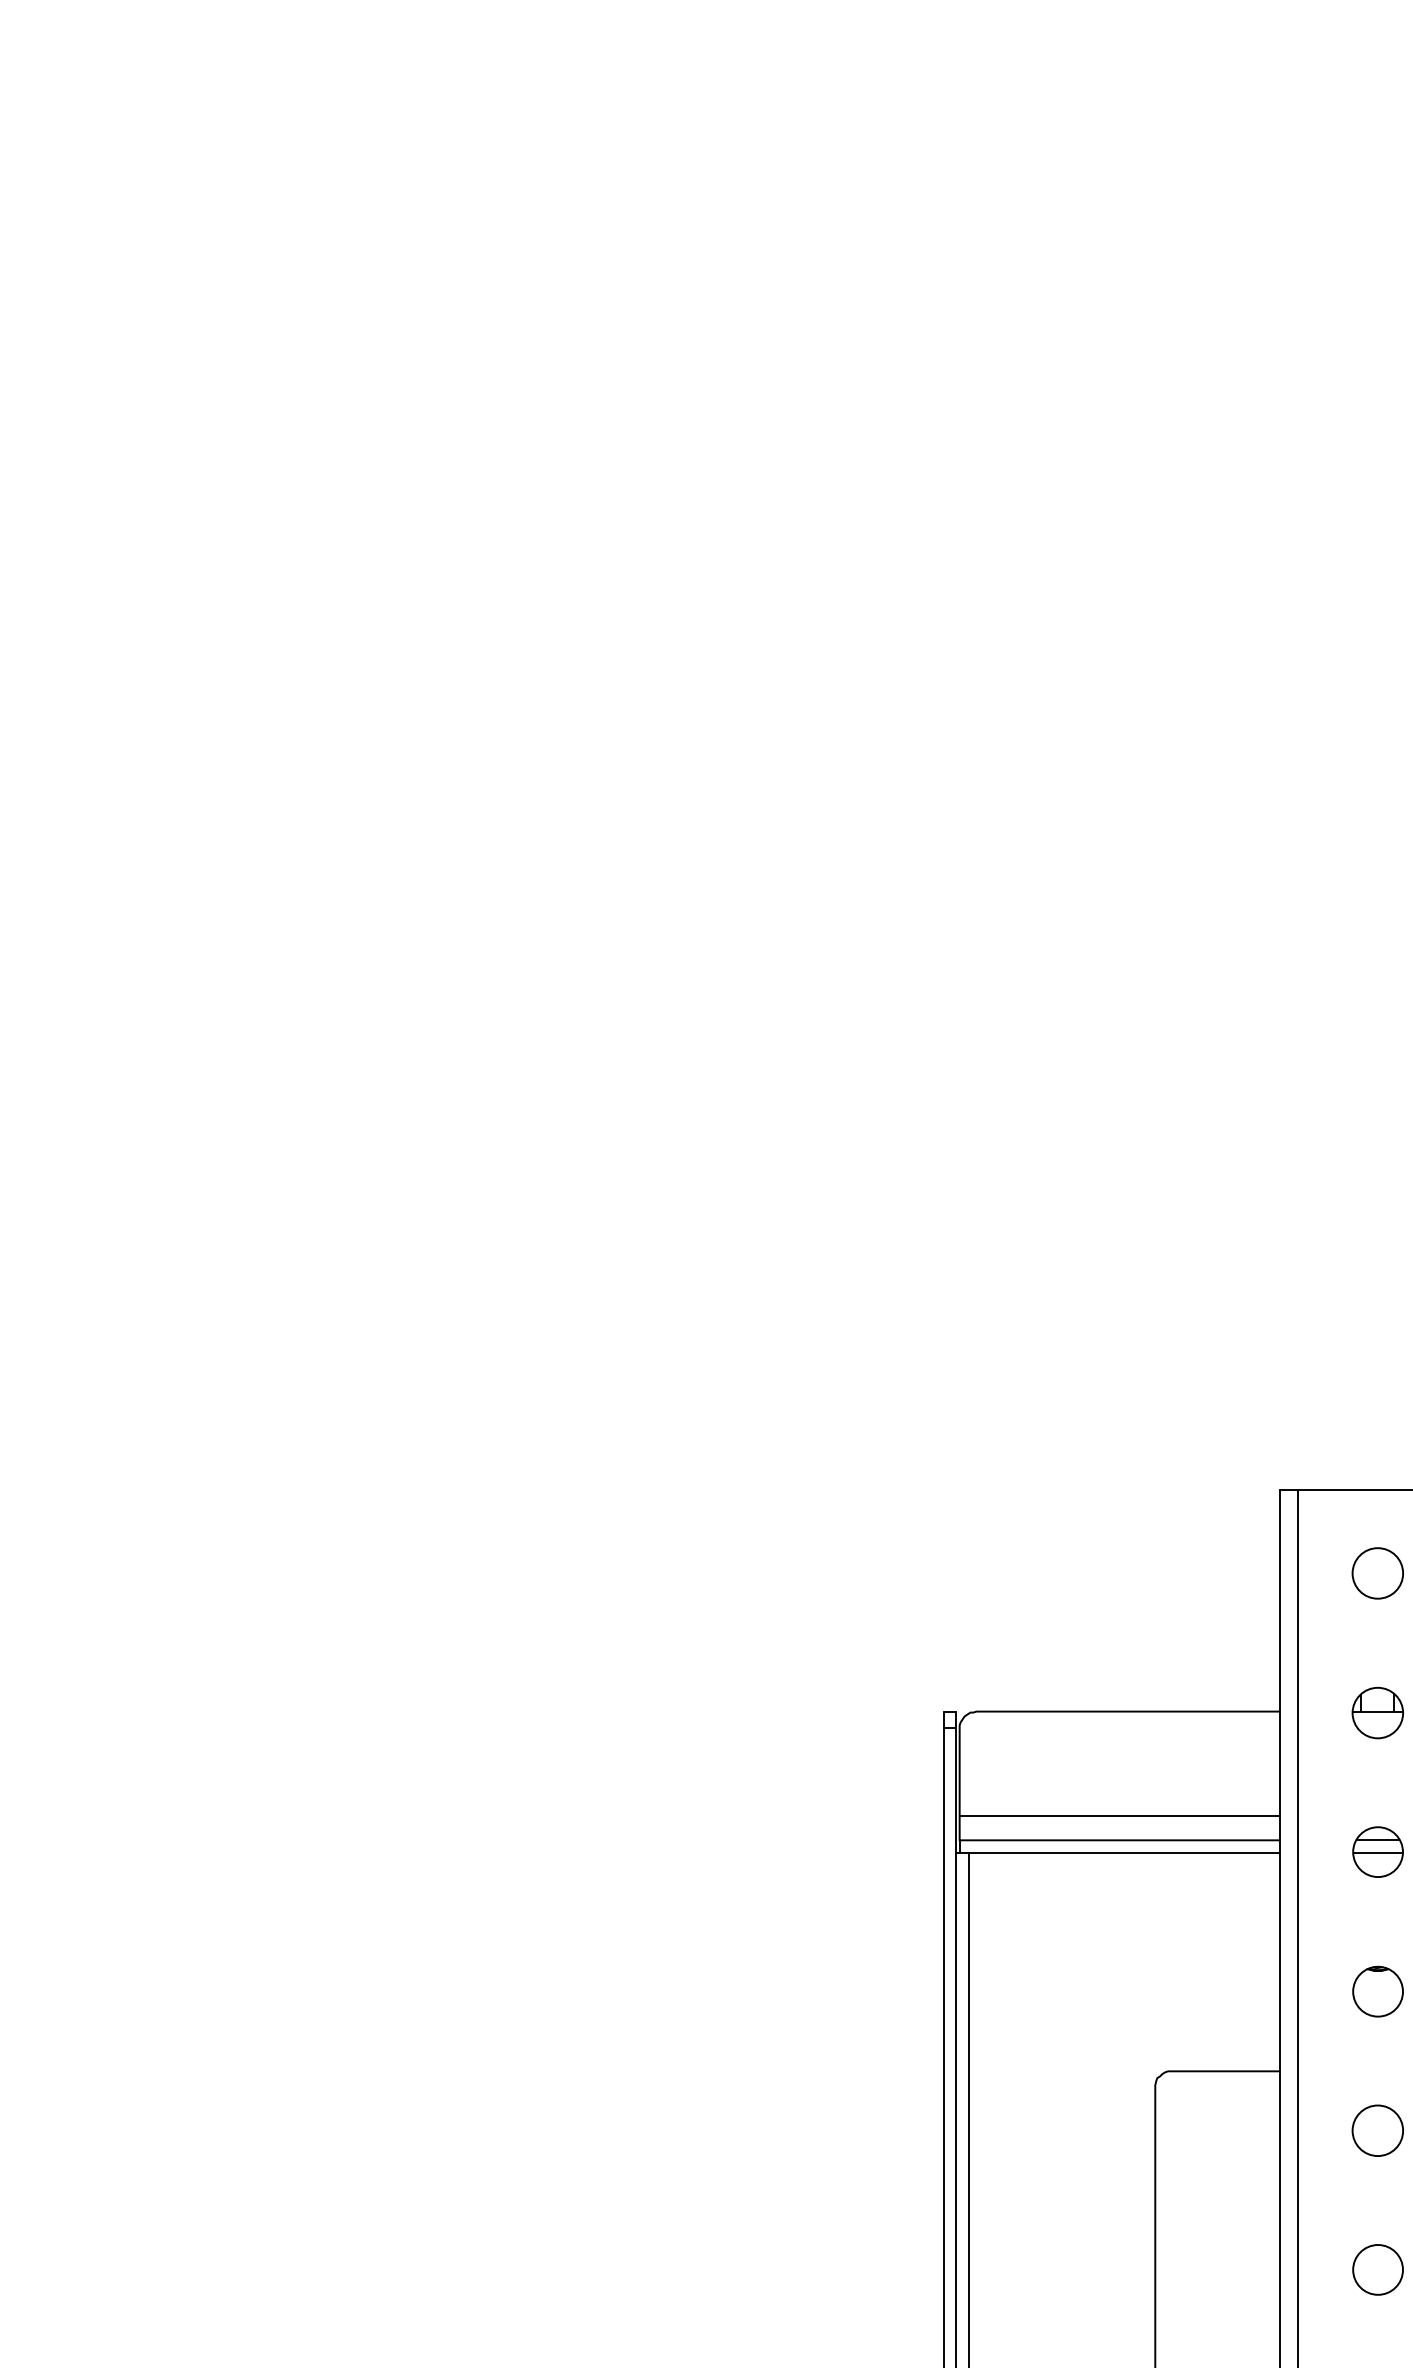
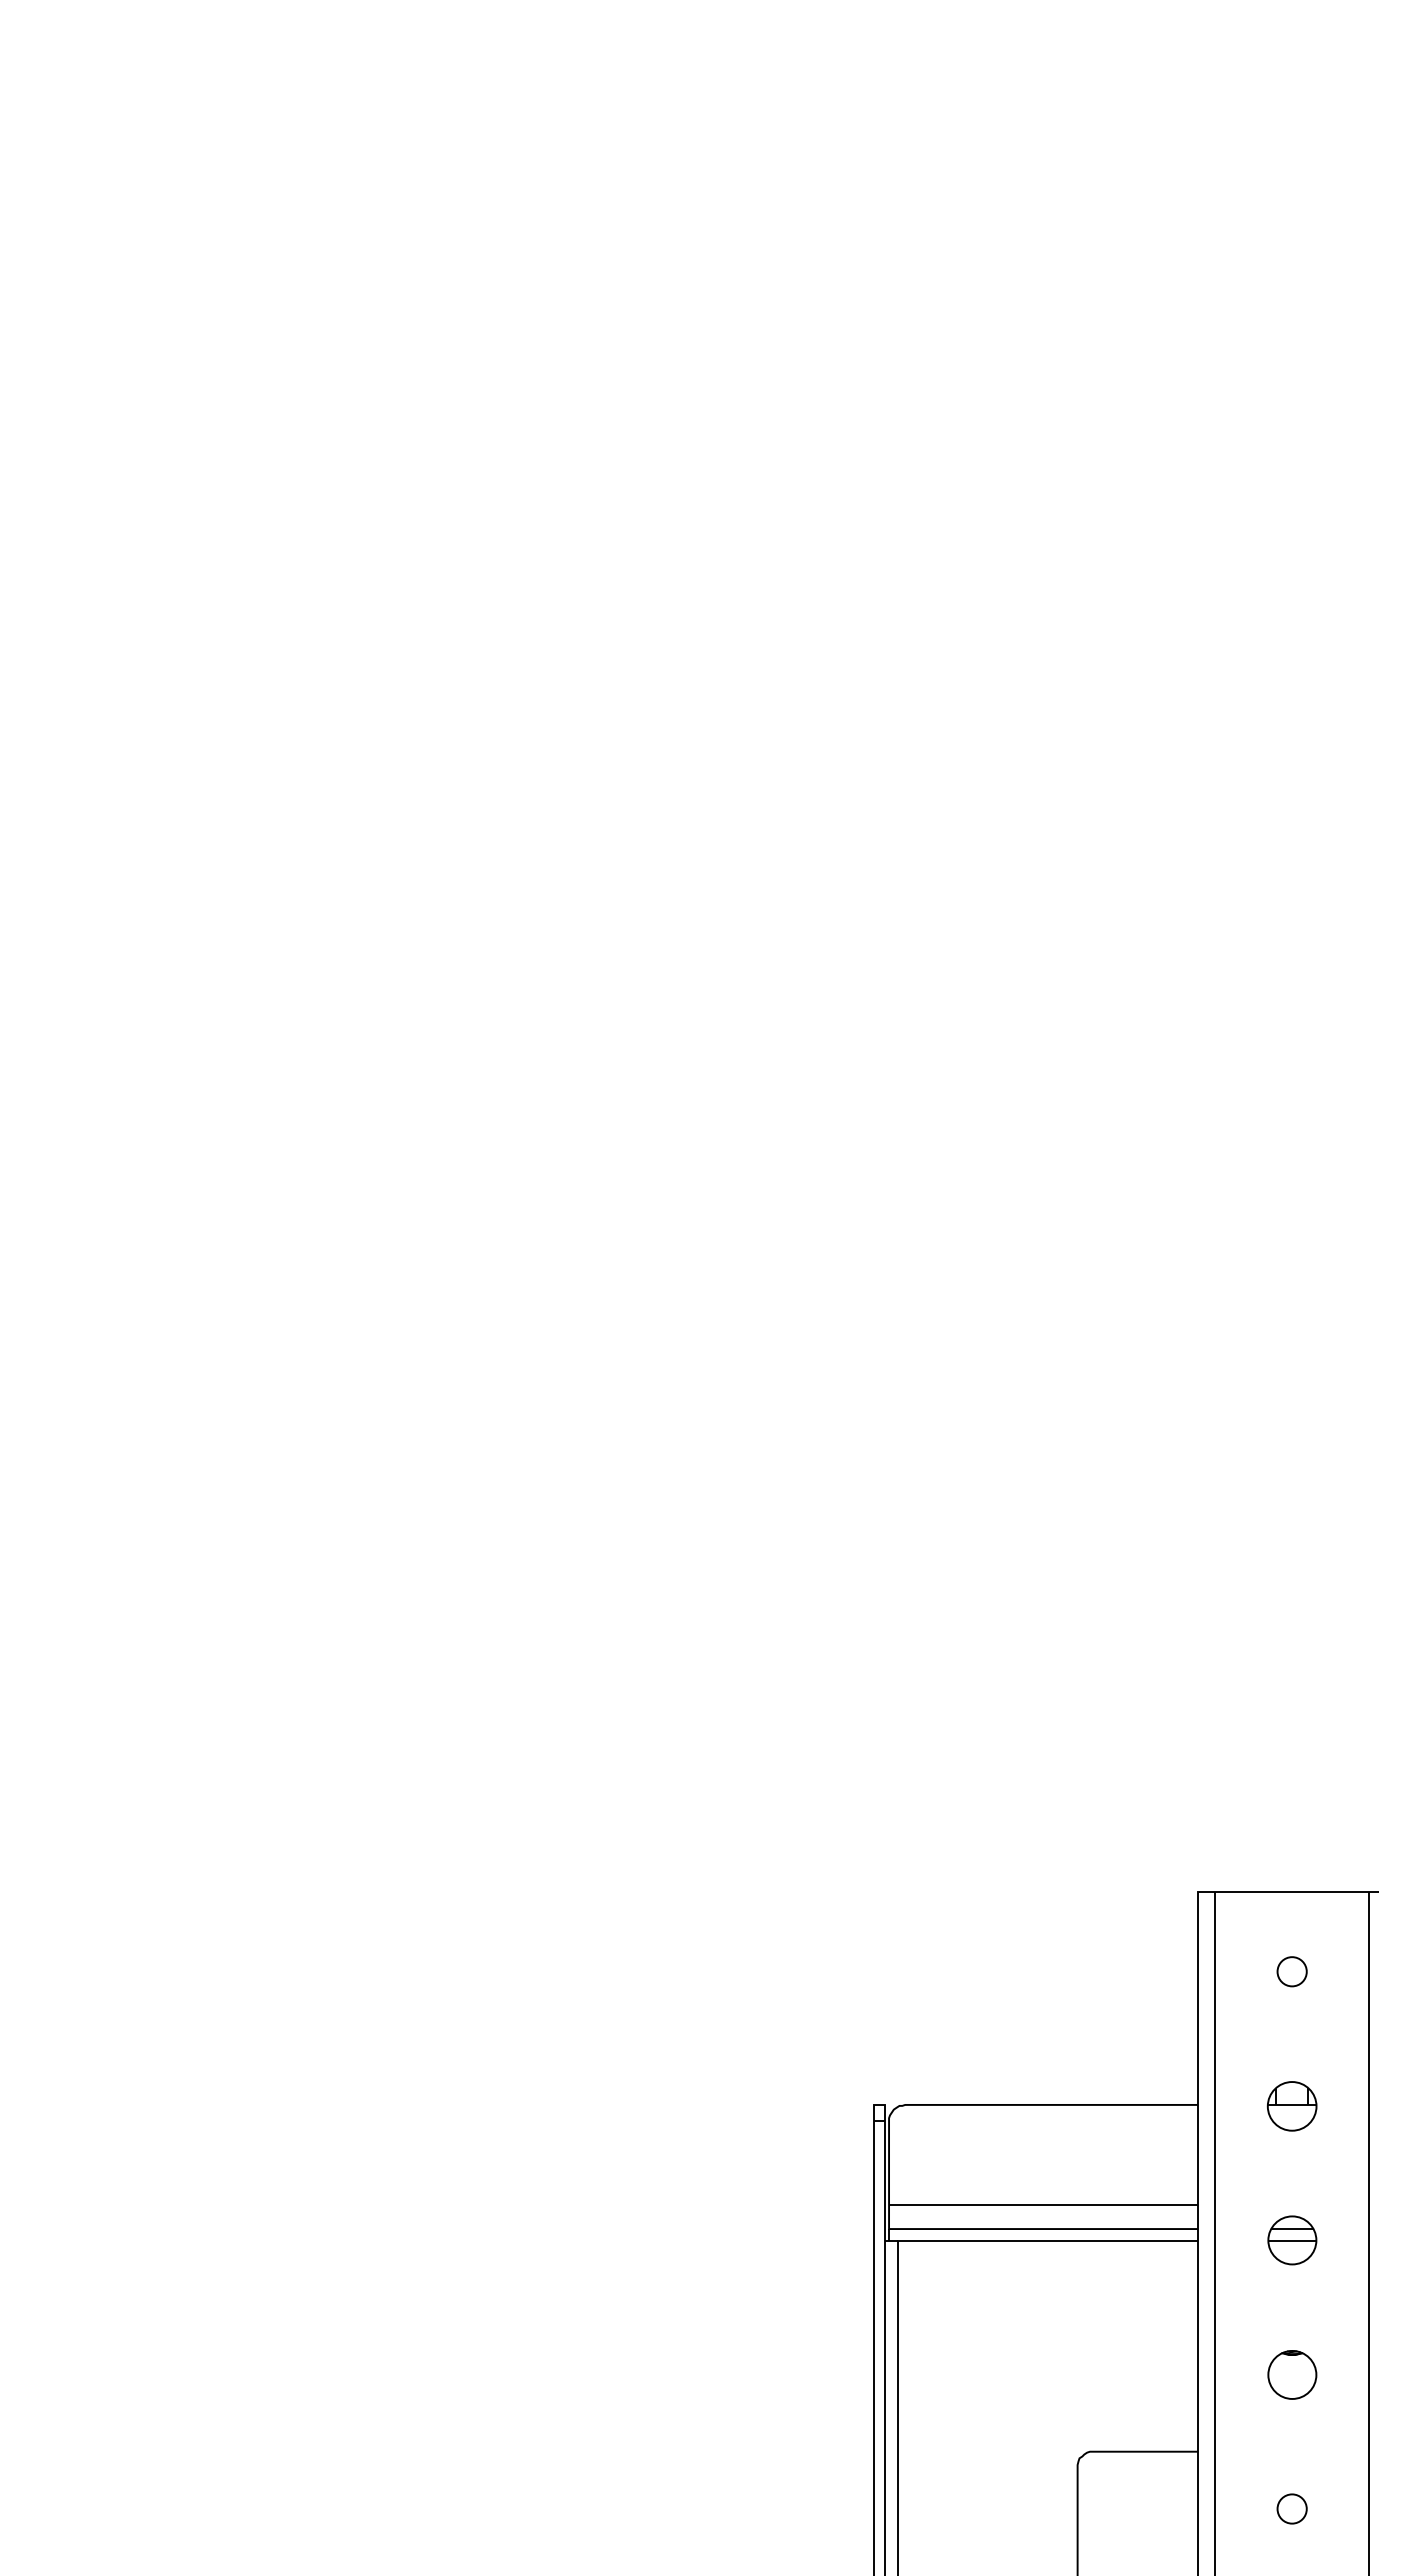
circle: (1377, 1573) -> (1291, 1971), size x0.6
circle: (1377, 2130) -> (1291, 2508), size x0.6

